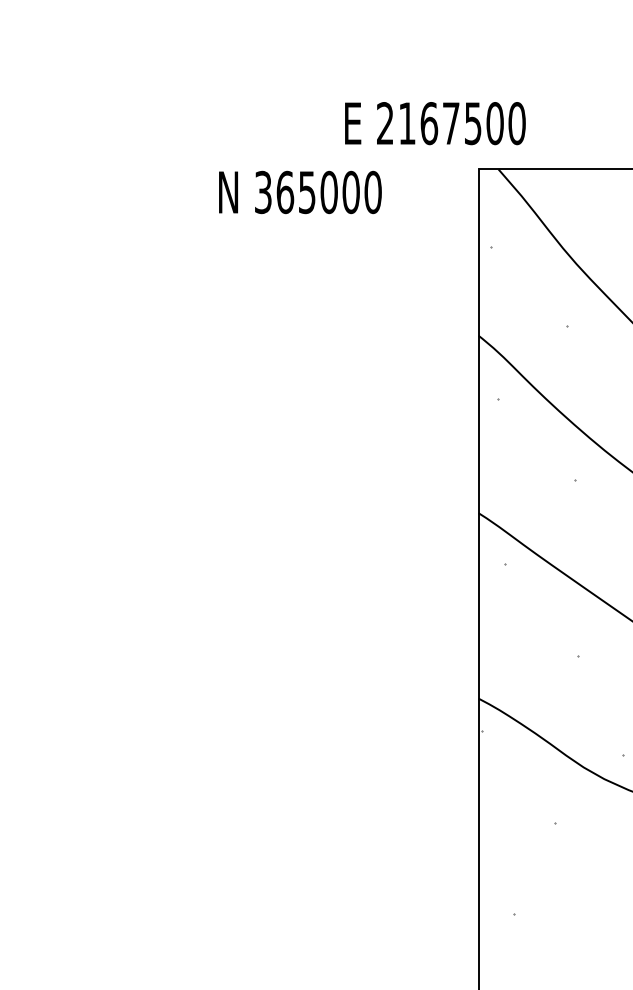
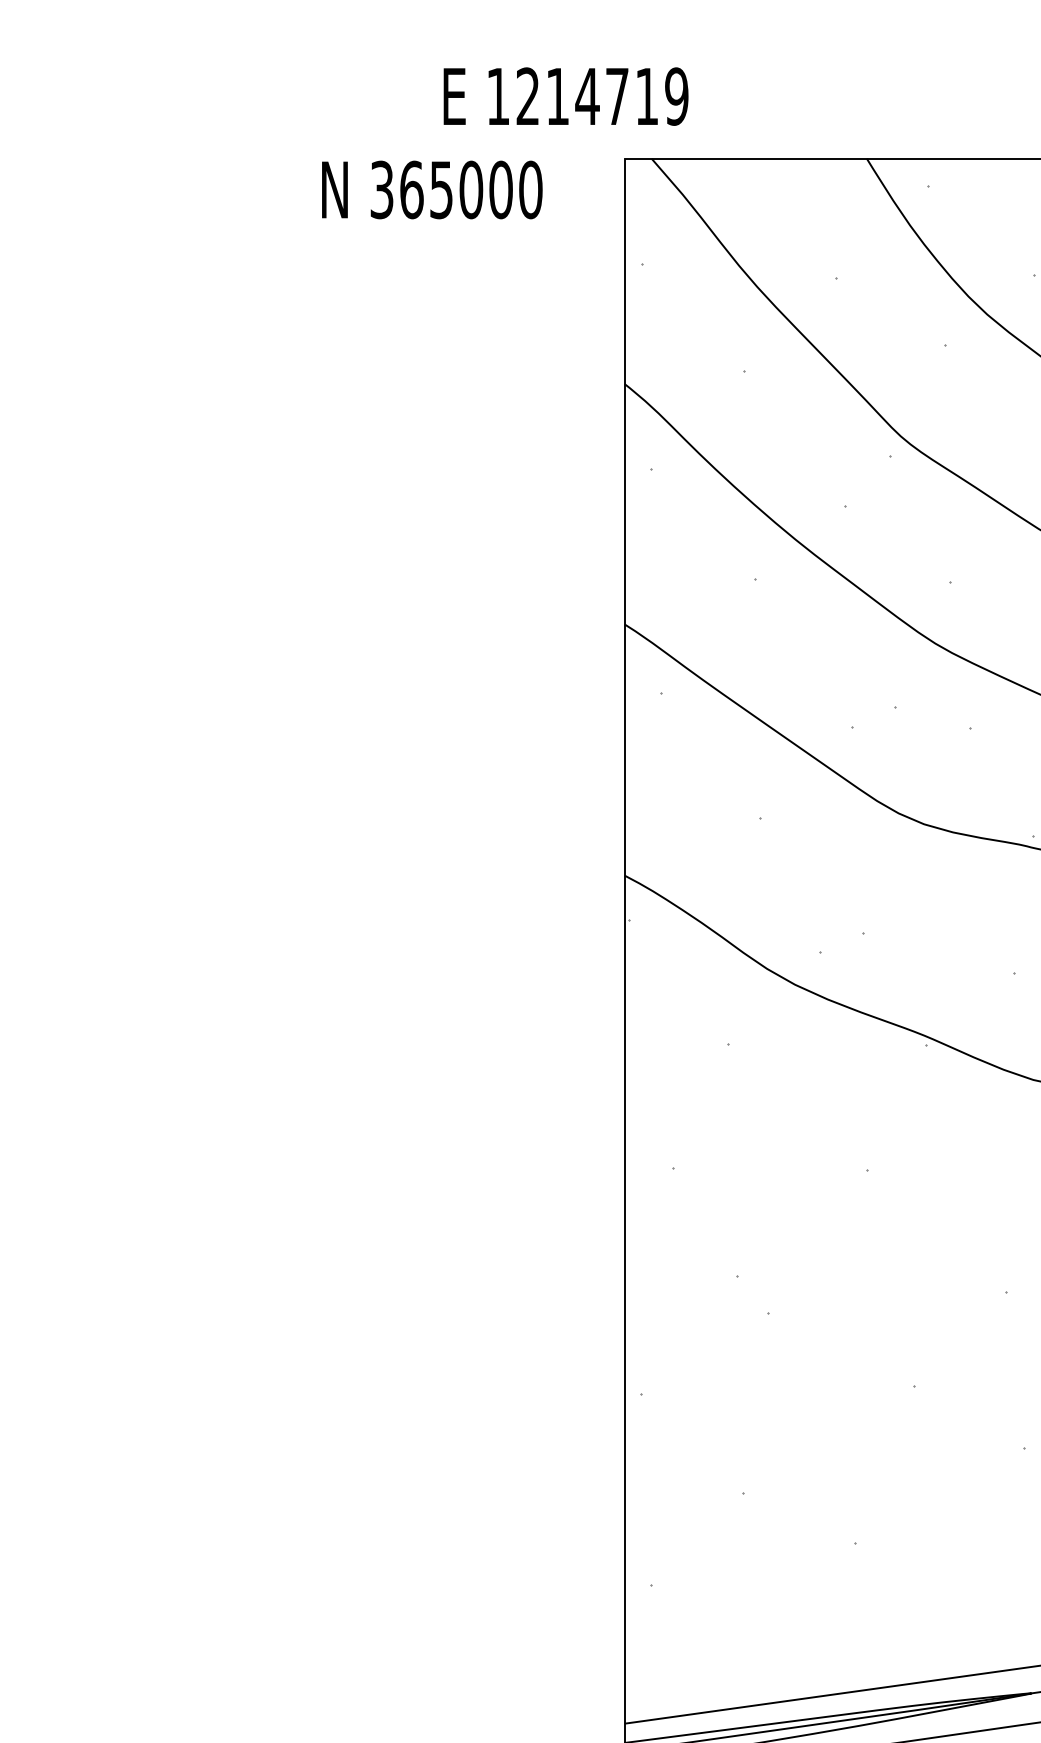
text: (451, 123) -> (587, 96), 2167500 -> 1214719
text: (300, 192) -> (432, 189), moved

